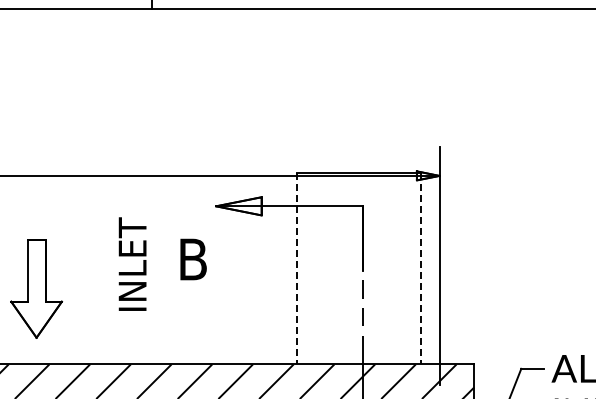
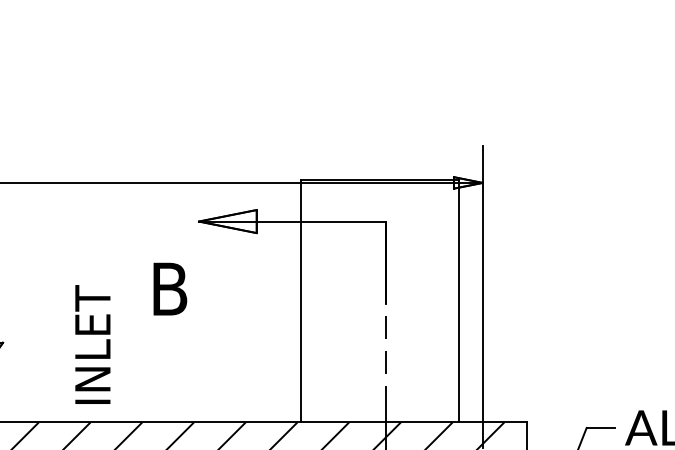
text: (132, 263) -> (92, 343), moved
line: (296, 268) -> (301, 300), dashed -> solid
line: (421, 268) -> (459, 300), dashed -> solid

